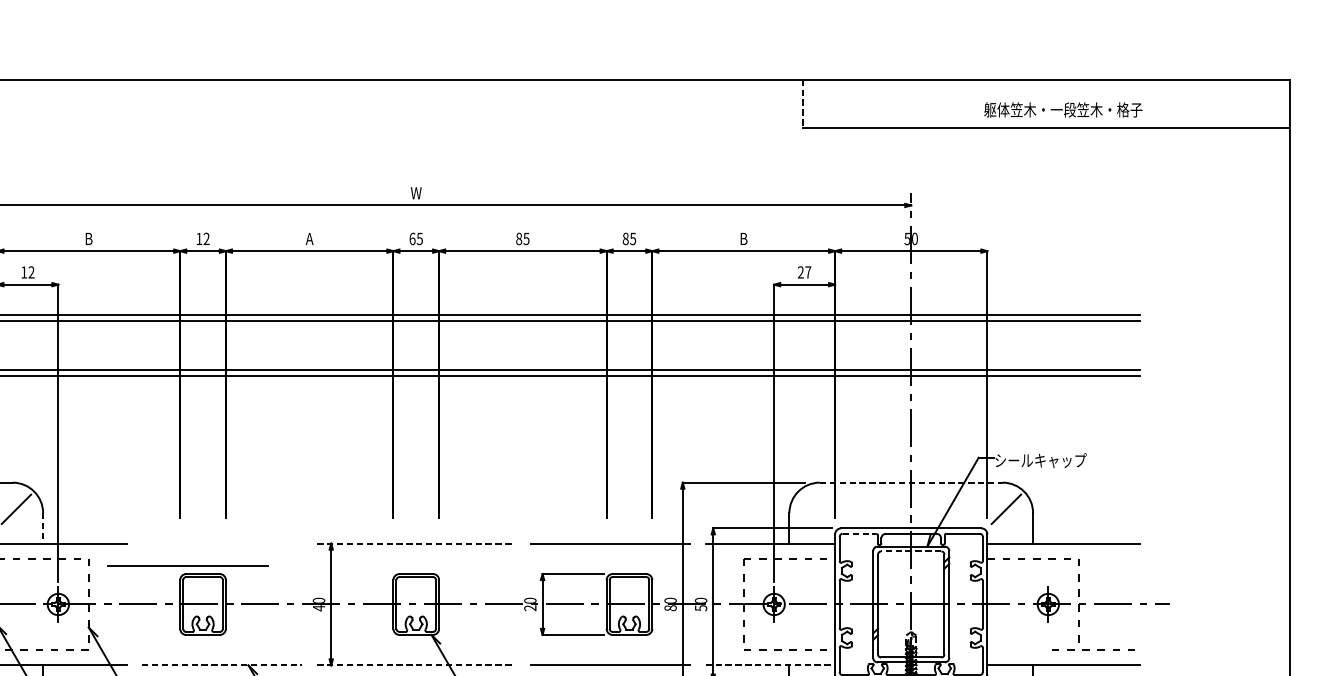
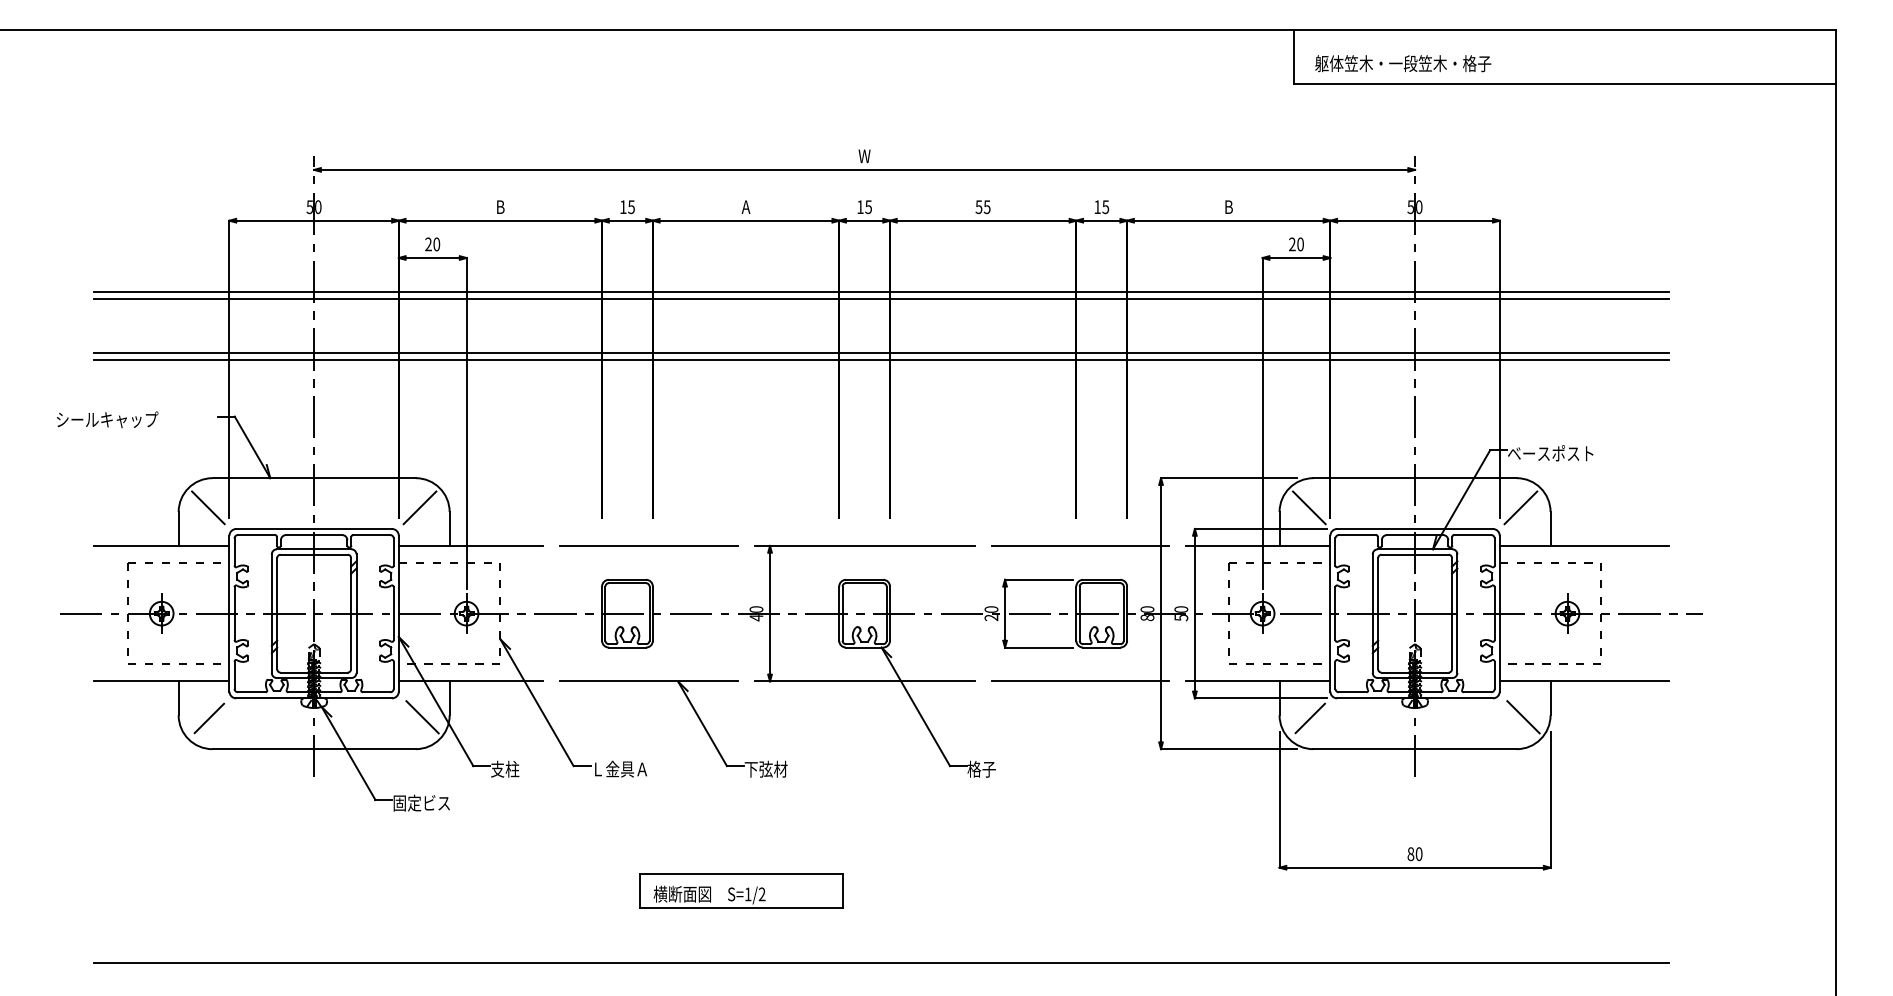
line: (802, 104) -> (1294, 57), dashed -> solid
text: (1063, 109) -> (1403, 63), moved
text: (518, 238) -> (978, 206), 85 -> 55
text: (206, 239) -> (631, 207), 12 -> 15
text: (412, 239) -> (860, 207), 65 -> 15
text: (625, 239) -> (1097, 207), 85 -> 15
text: (27, 272) -> (432, 244), 12 -> 20
text: (808, 272) -> (1300, 244), 27 -> 20
text: (1041, 460) -> (1559, 453), シールキャップ -> ベースポスト
line: (911, 482) -> (1415, 478), dashed -> solid
line: (815, 509) -> (1308, 507), added
line: (43, 527) -> (449, 528), dashed -> solid
line: (859, 534) -> (1357, 535), dashed -> solid
line: (417, 543) -> (865, 545), dashed -> solid
line: (911, 551) -> (1415, 554), dashed -> solid
line: (187, 565) -> (648, 545), moved
line: (1089, 649) -> (1550, 663), moved
line: (221, 665) -> (648, 681), dashed -> solid
line: (417, 665) -> (865, 681), dashed -> solid
line: (770, 665) -> (1258, 681), dashed -> solid

